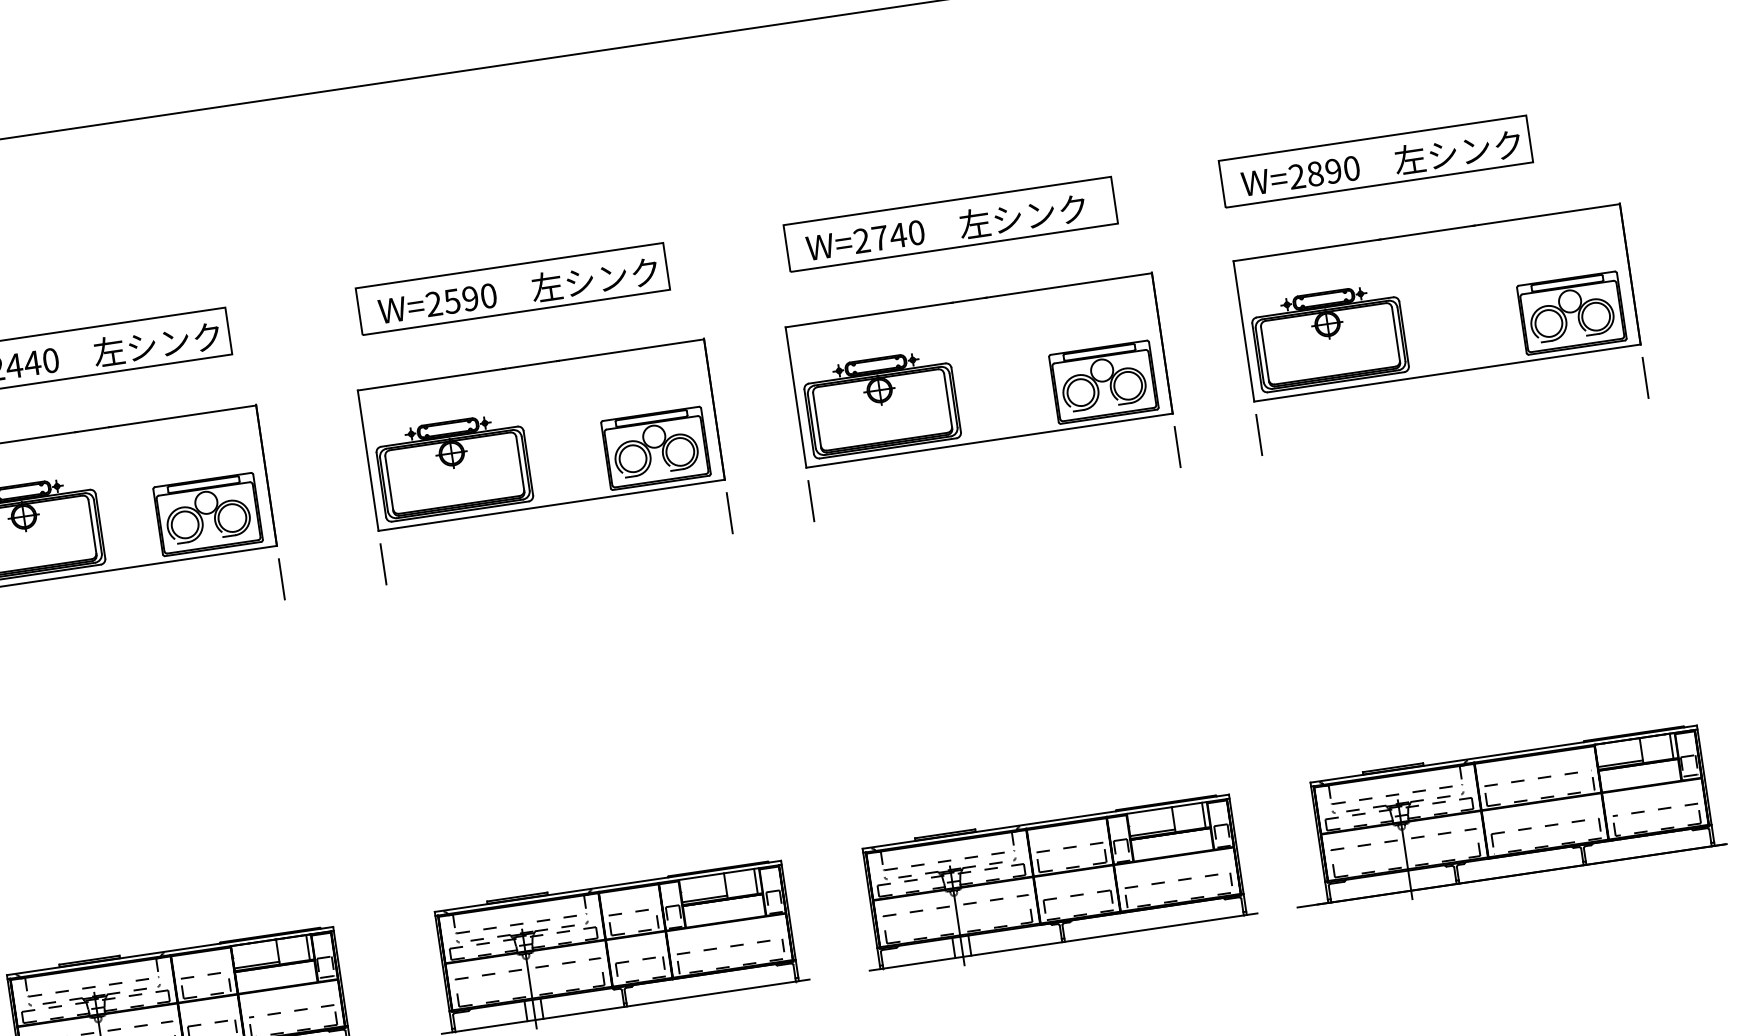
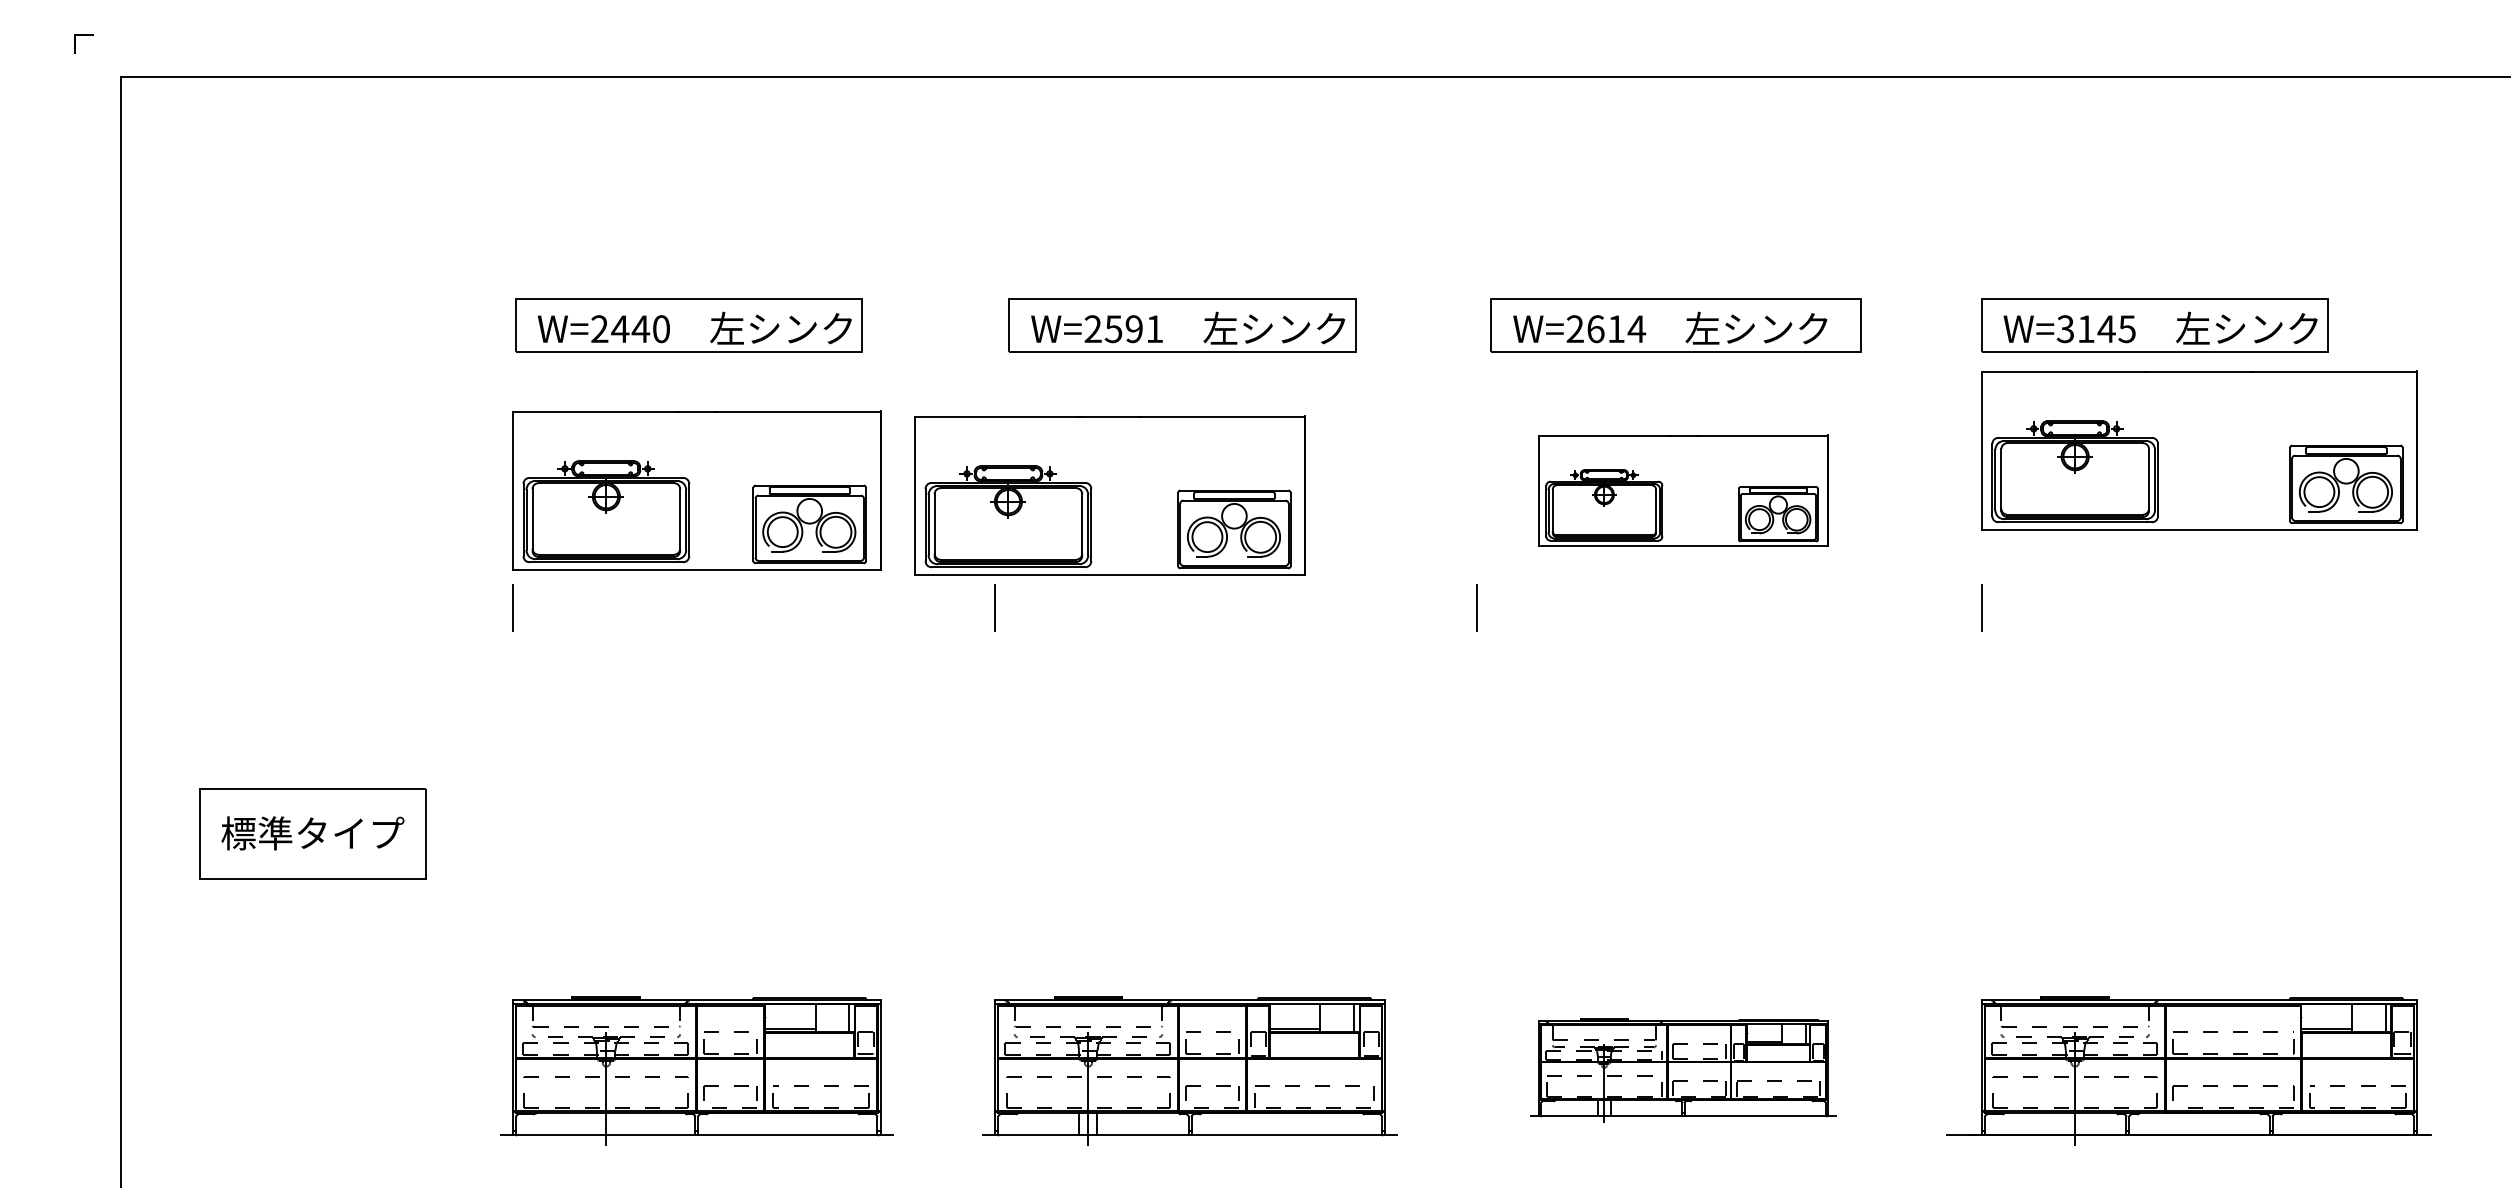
text: (1323, 173) -> (2095, 329), W=2890 -> W=3145
text: (898, 235) -> (1616, 329), W=2740 -> W=2614
text: (488, 296) -> (1154, 329), W=2590 -> W=2591
part: (1437, 302) -> (2199, 450), moved
part: (979, 369) -> (1683, 490), size x0.7
line: (1645, 377) -> (2417, 607), removed
part: (540, 434) -> (1109, 495), moved
line: (1177, 446) -> (1889, 607), removed
line: (729, 512) -> (1384, 607), removed
line: (281, 578) -> (880, 607), removed
part: (1055, 884) -> (1683, 1070), size x0.7

